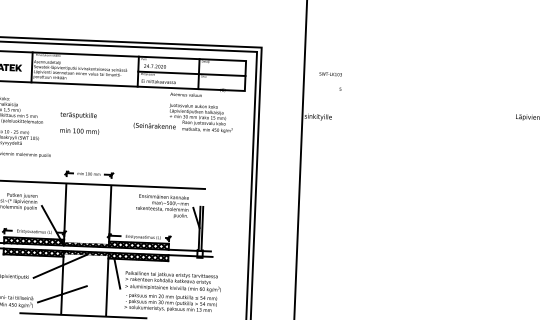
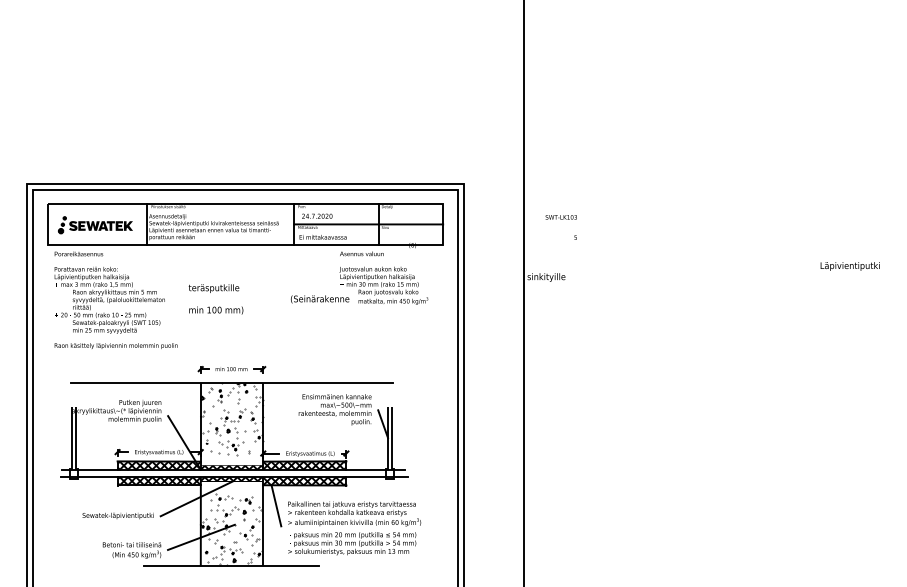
hatch: (87, 210) -> (231, 419), added
hatch: (84, 288) -> (231, 528), added

